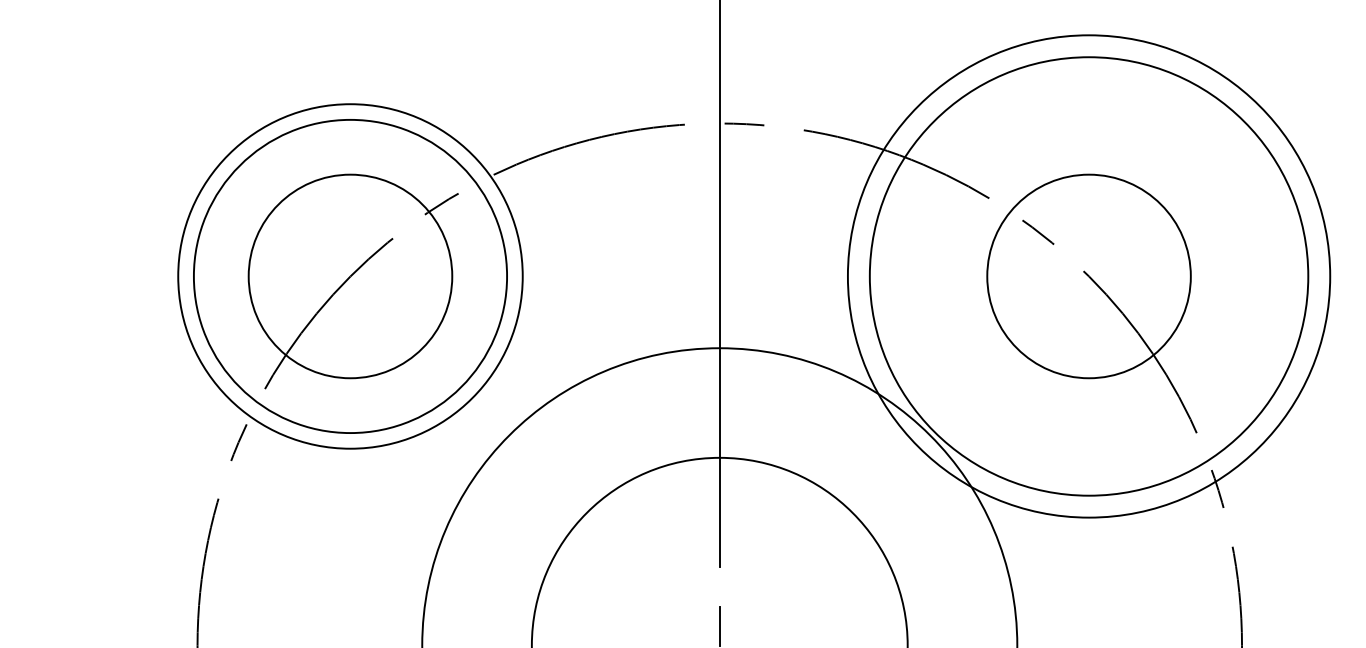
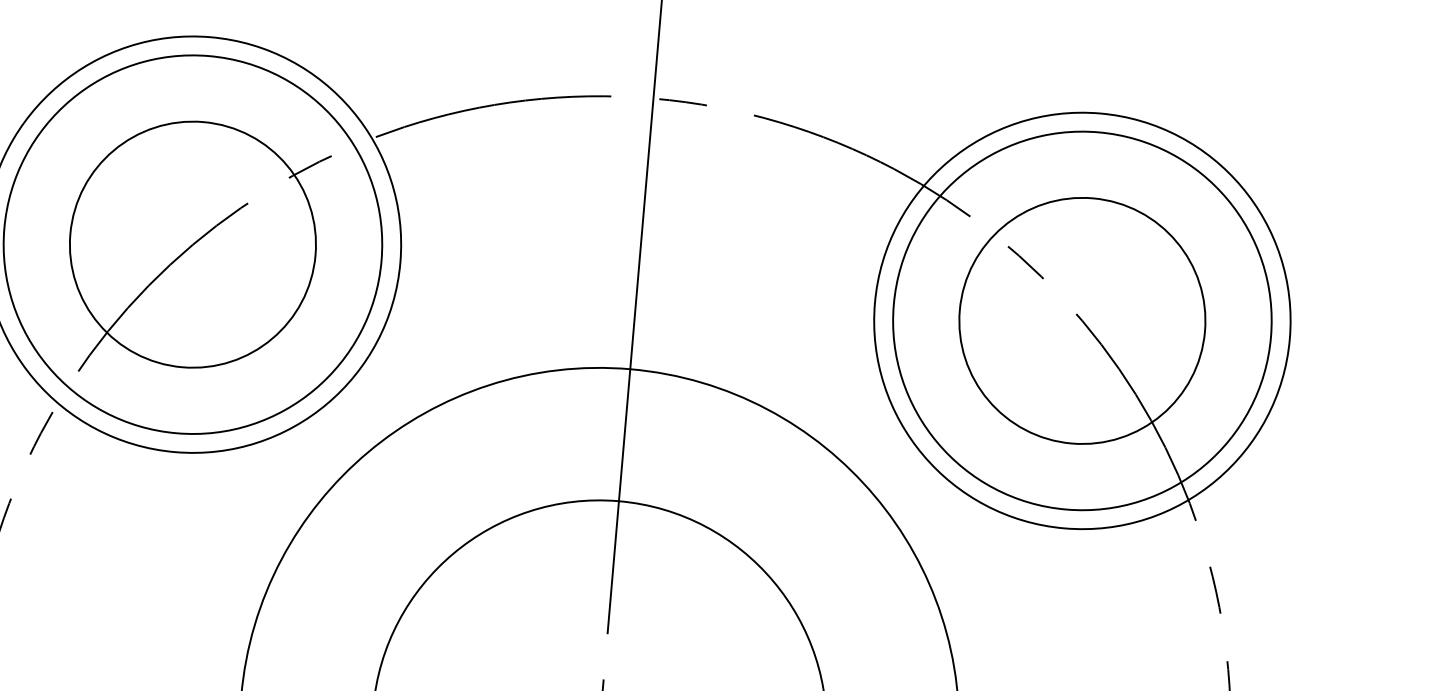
circle: (1088, 276) -> (1081, 320), size x0.71
circle: (1088, 276) -> (1081, 320), size x0.71

